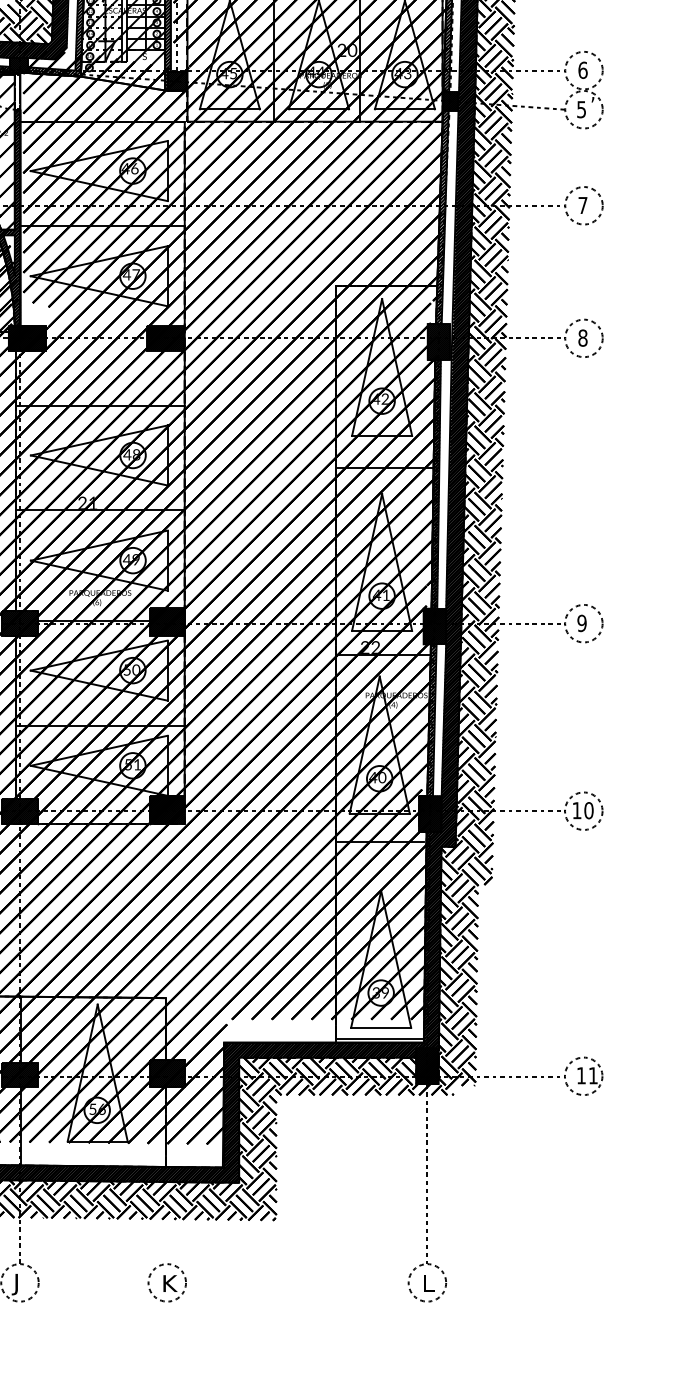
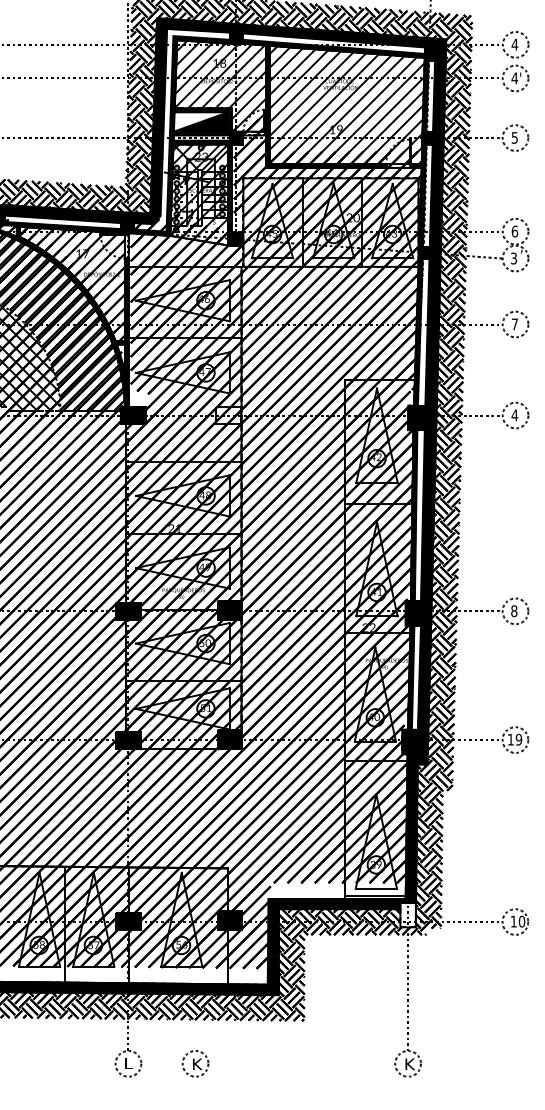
text: (580, 108) -> (513, 257), 5 -> 3
hatch: (164, 338) -> (227, 415), removed
text: (582, 338) -> (514, 415), 8 -> 4
text: (582, 623) -> (514, 611), 9 -> 8
text: (588, 810) -> (518, 739), 10 -> 19
hatch: (426, 1065) -> (407, 914), removed
text: (592, 1075) -> (521, 921), 11 -> 10
part: (167, 1282) -> (195, 1063), moved
text: (18, 1283) -> (127, 1064), J -> L
text: (429, 1283) -> (409, 1064), L -> K

